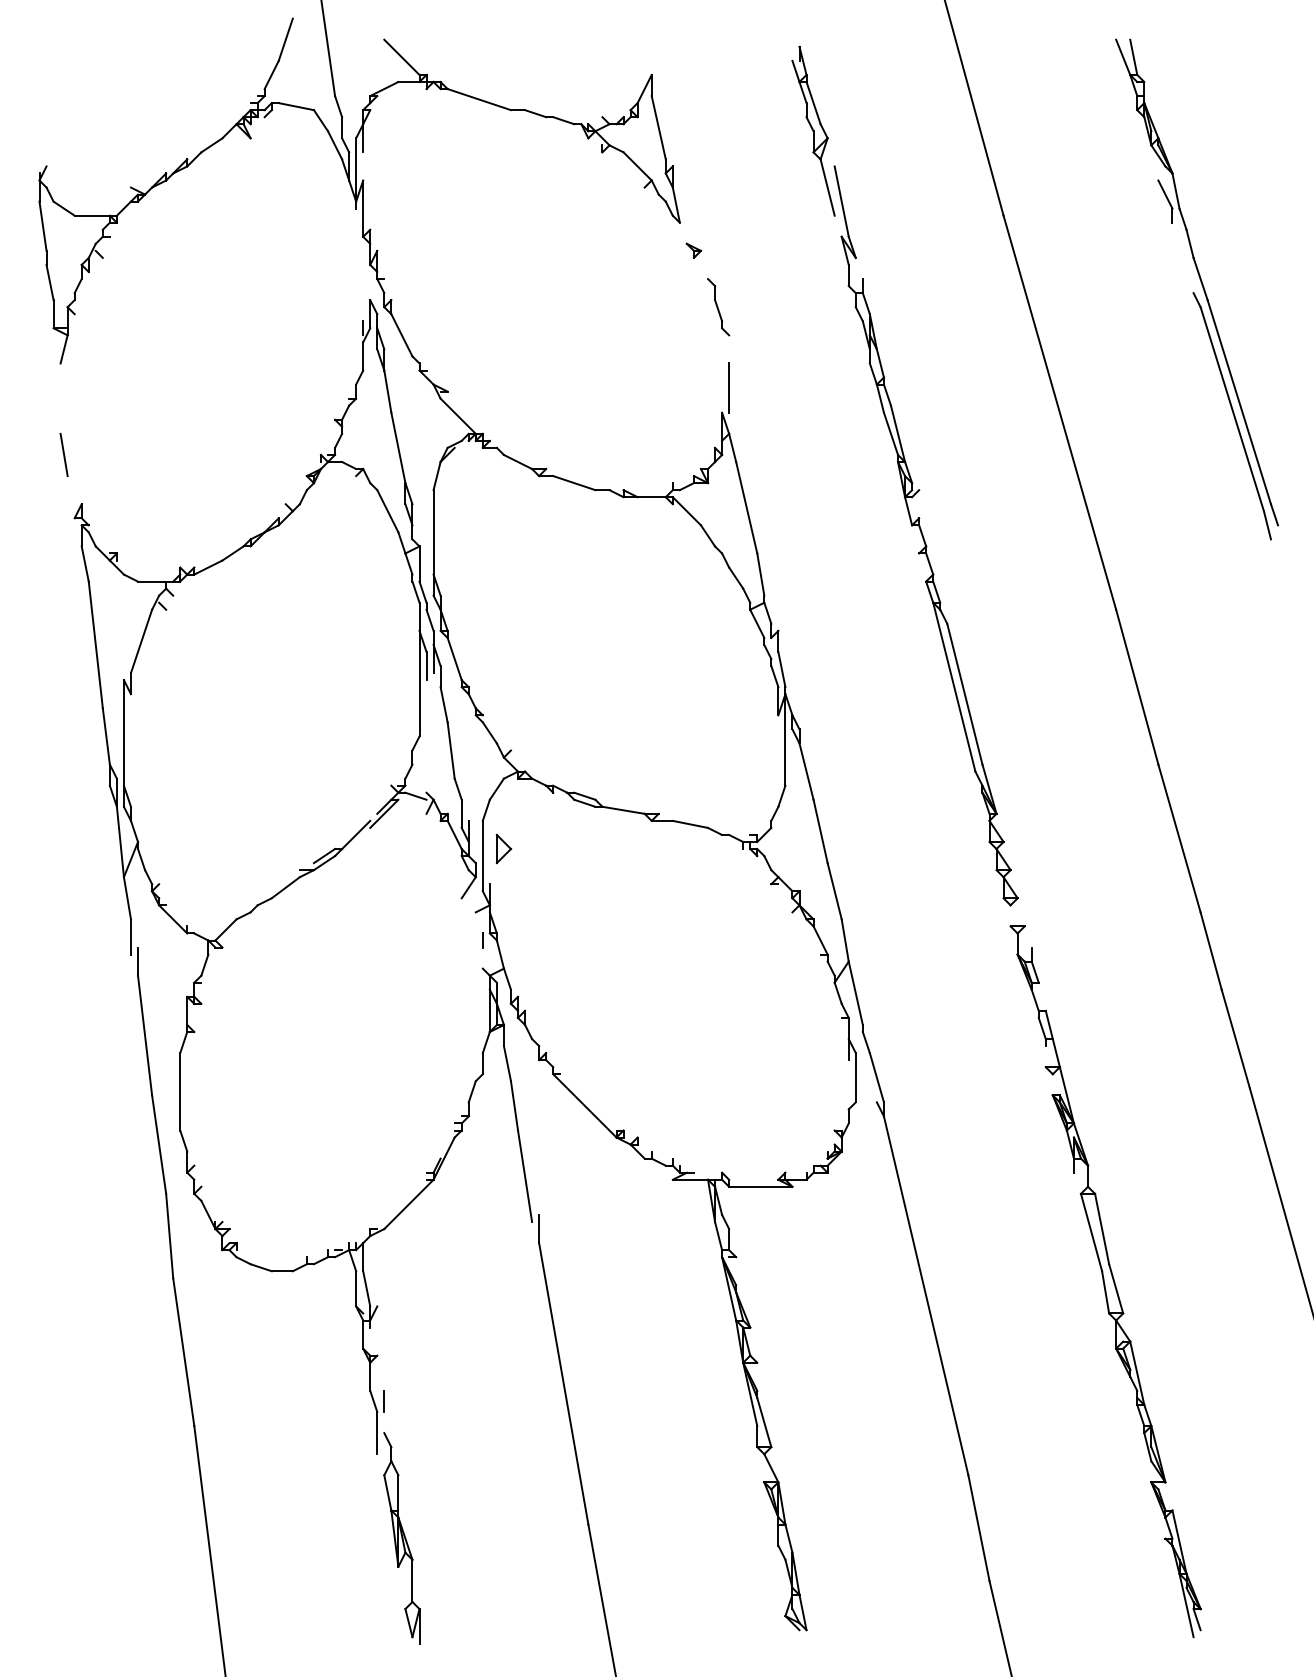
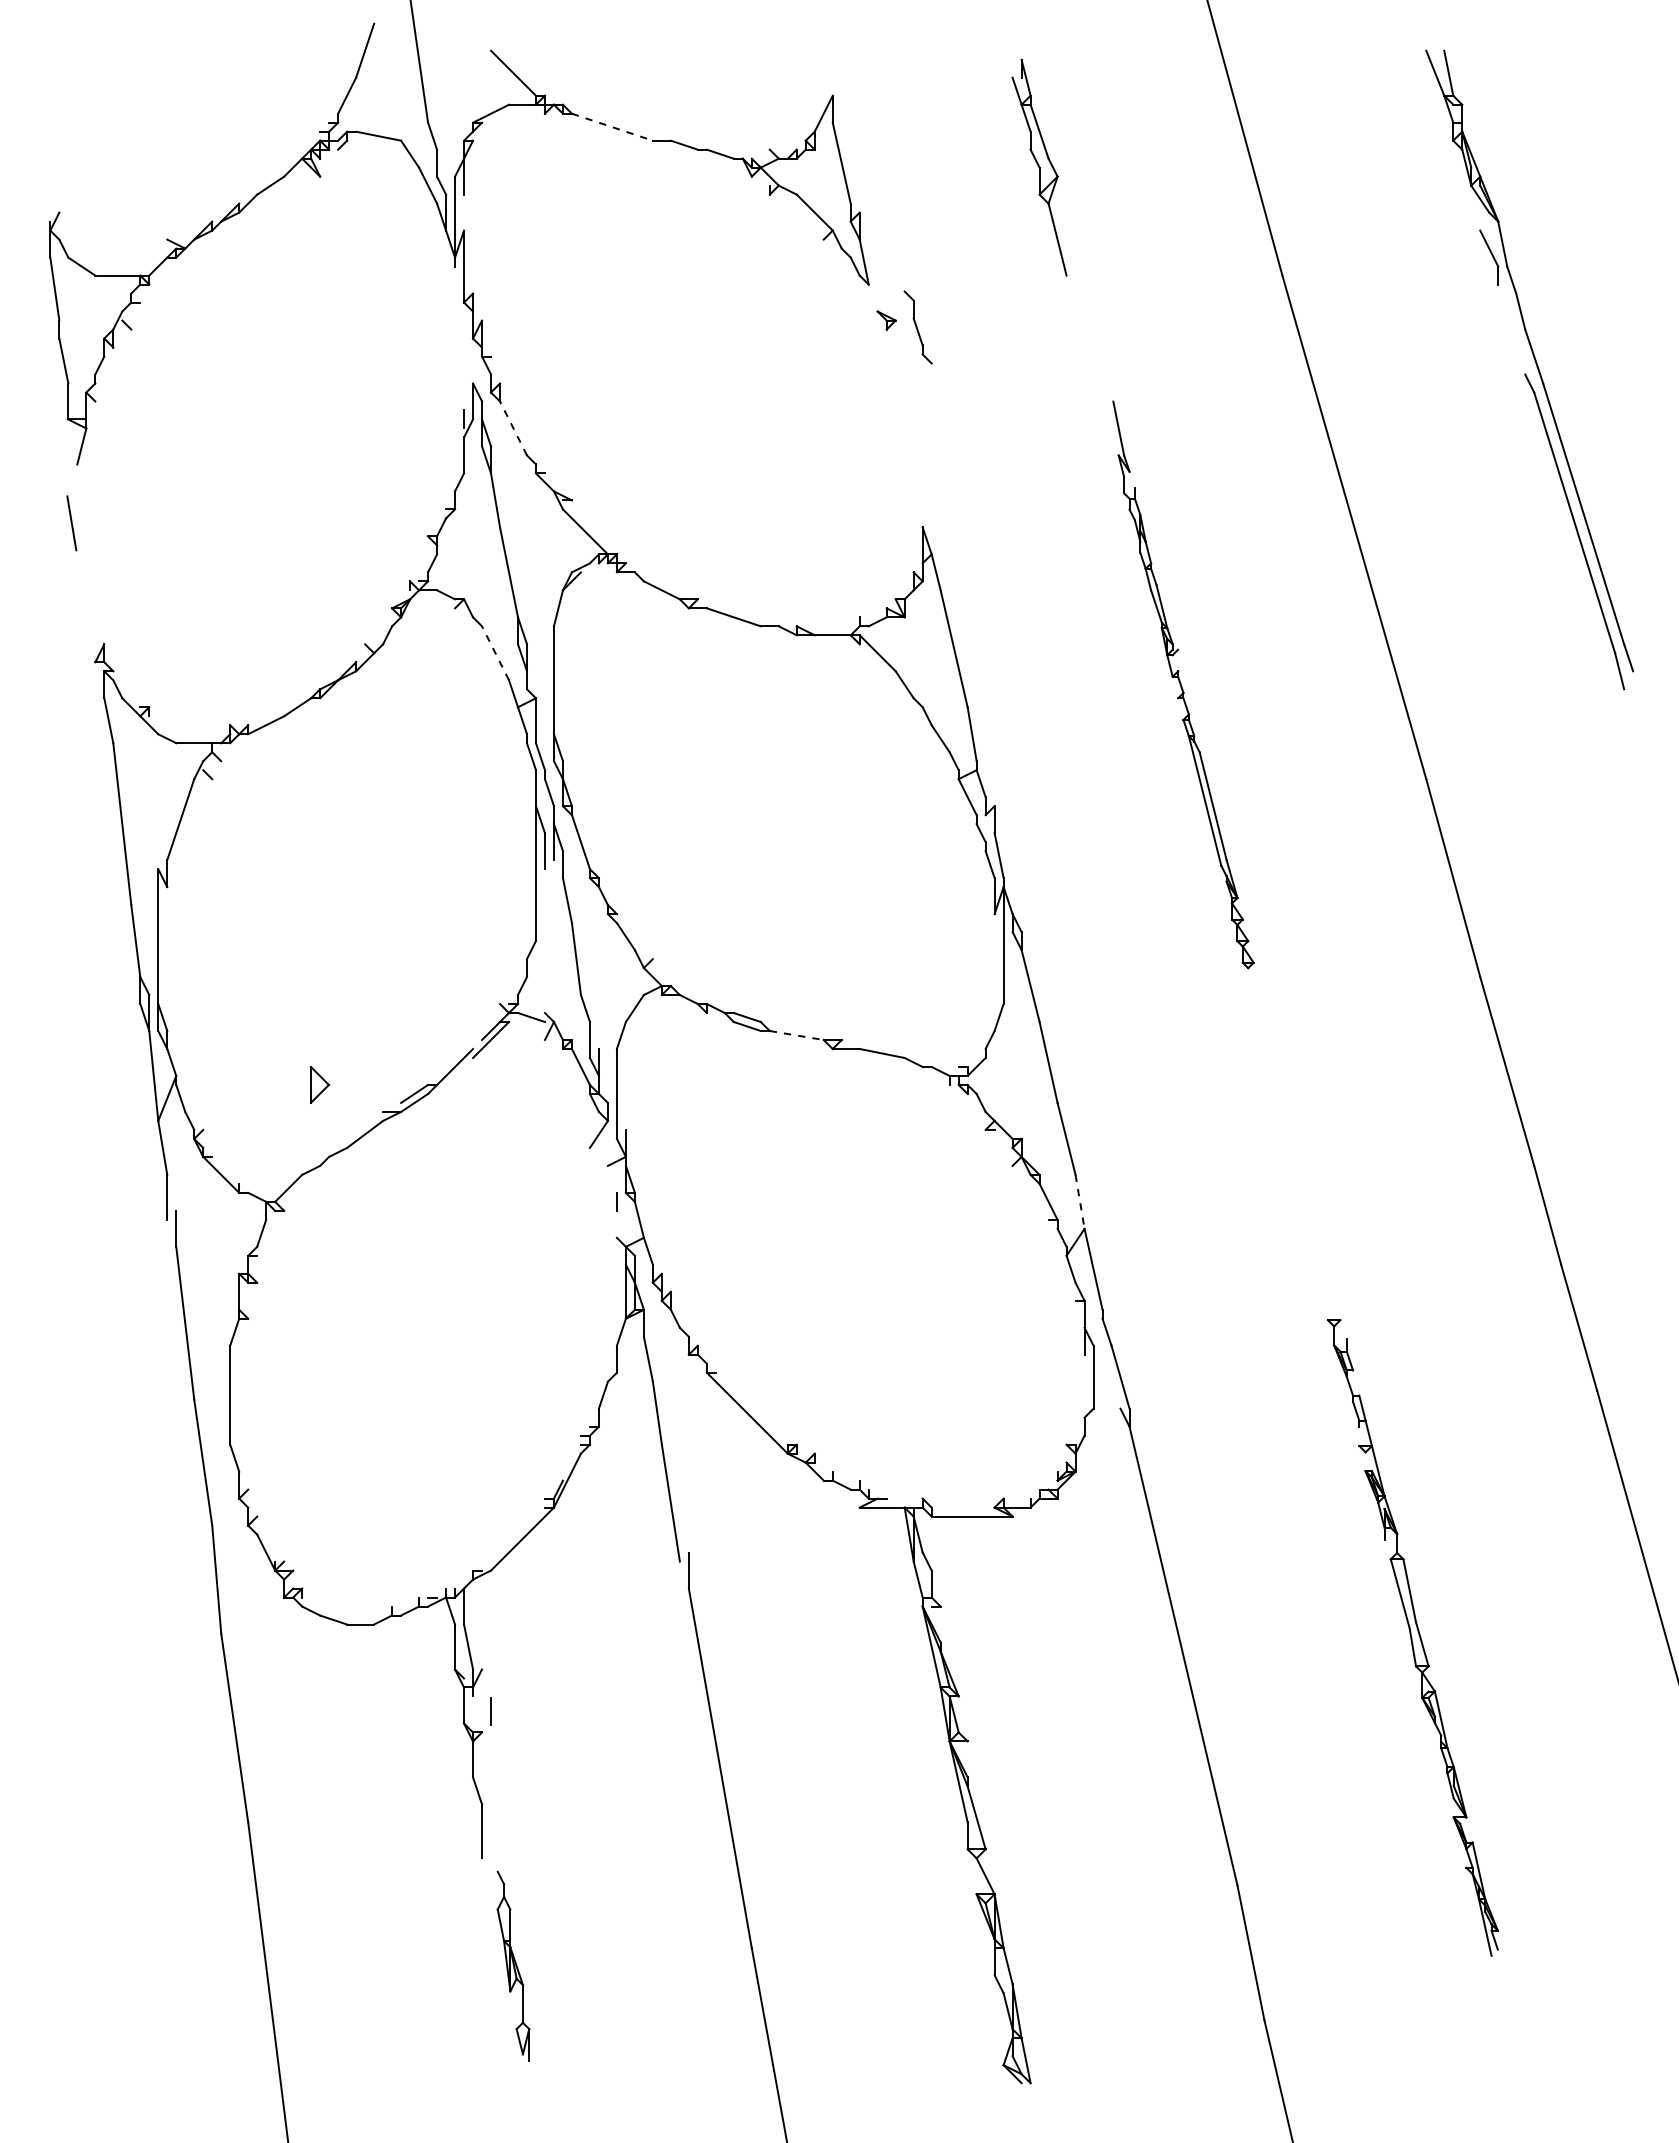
line: (479, 99) -> (612, 127), solid -> dashed
part: (718, 307) -> (917, 327), moved
line: (401, 335) -> (513, 428), solid -> dashed
line: (728, 387) -> (931, 495), removed
line: (63, 455) -> (71, 523), moved
line: (387, 510) -> (495, 652), solid -> dashed
part: (926, 535) -> (1183, 684), size x0.6
line: (624, 810) -> (797, 1035), solid -> dashed
part: (503, 848) -> (319, 1084), moved
line: (845, 941) -> (1080, 1202), solid -> dashed
part: (1105, 1281) -> (1412, 1637), size x0.7
line: (383, 1401) -> (490, 1711), moved
part: (401, 1538) -> (513, 1965), size x0.7

